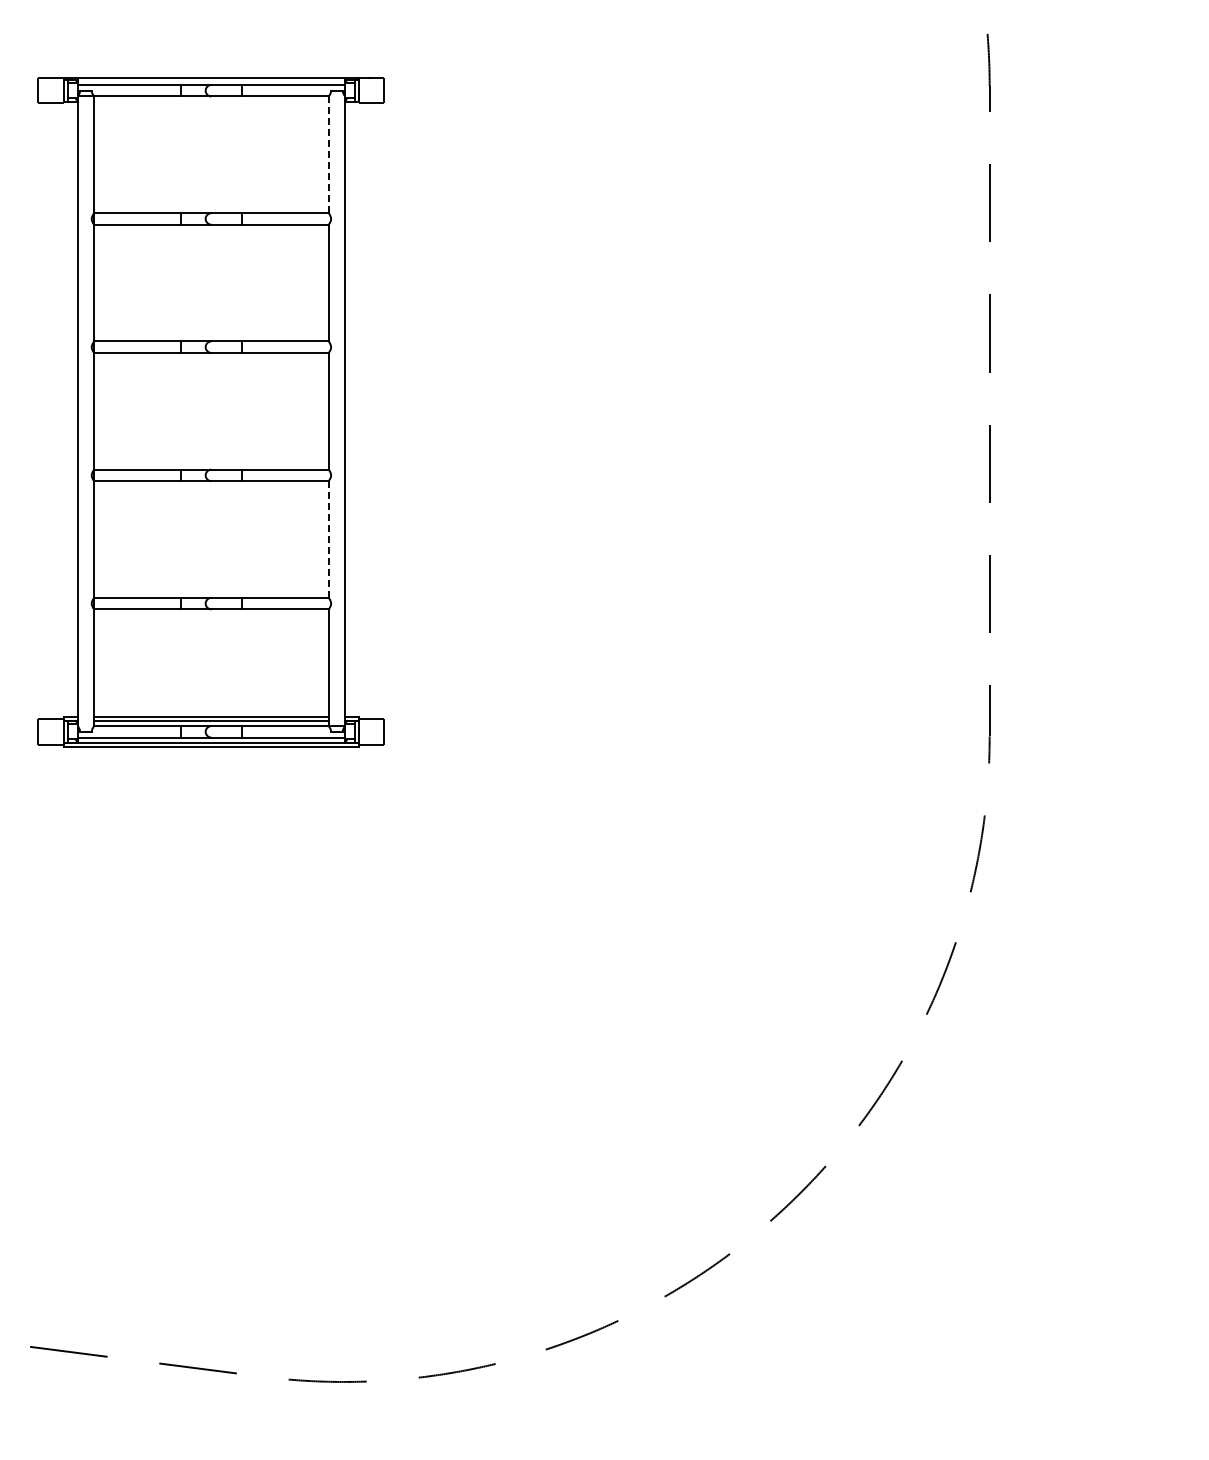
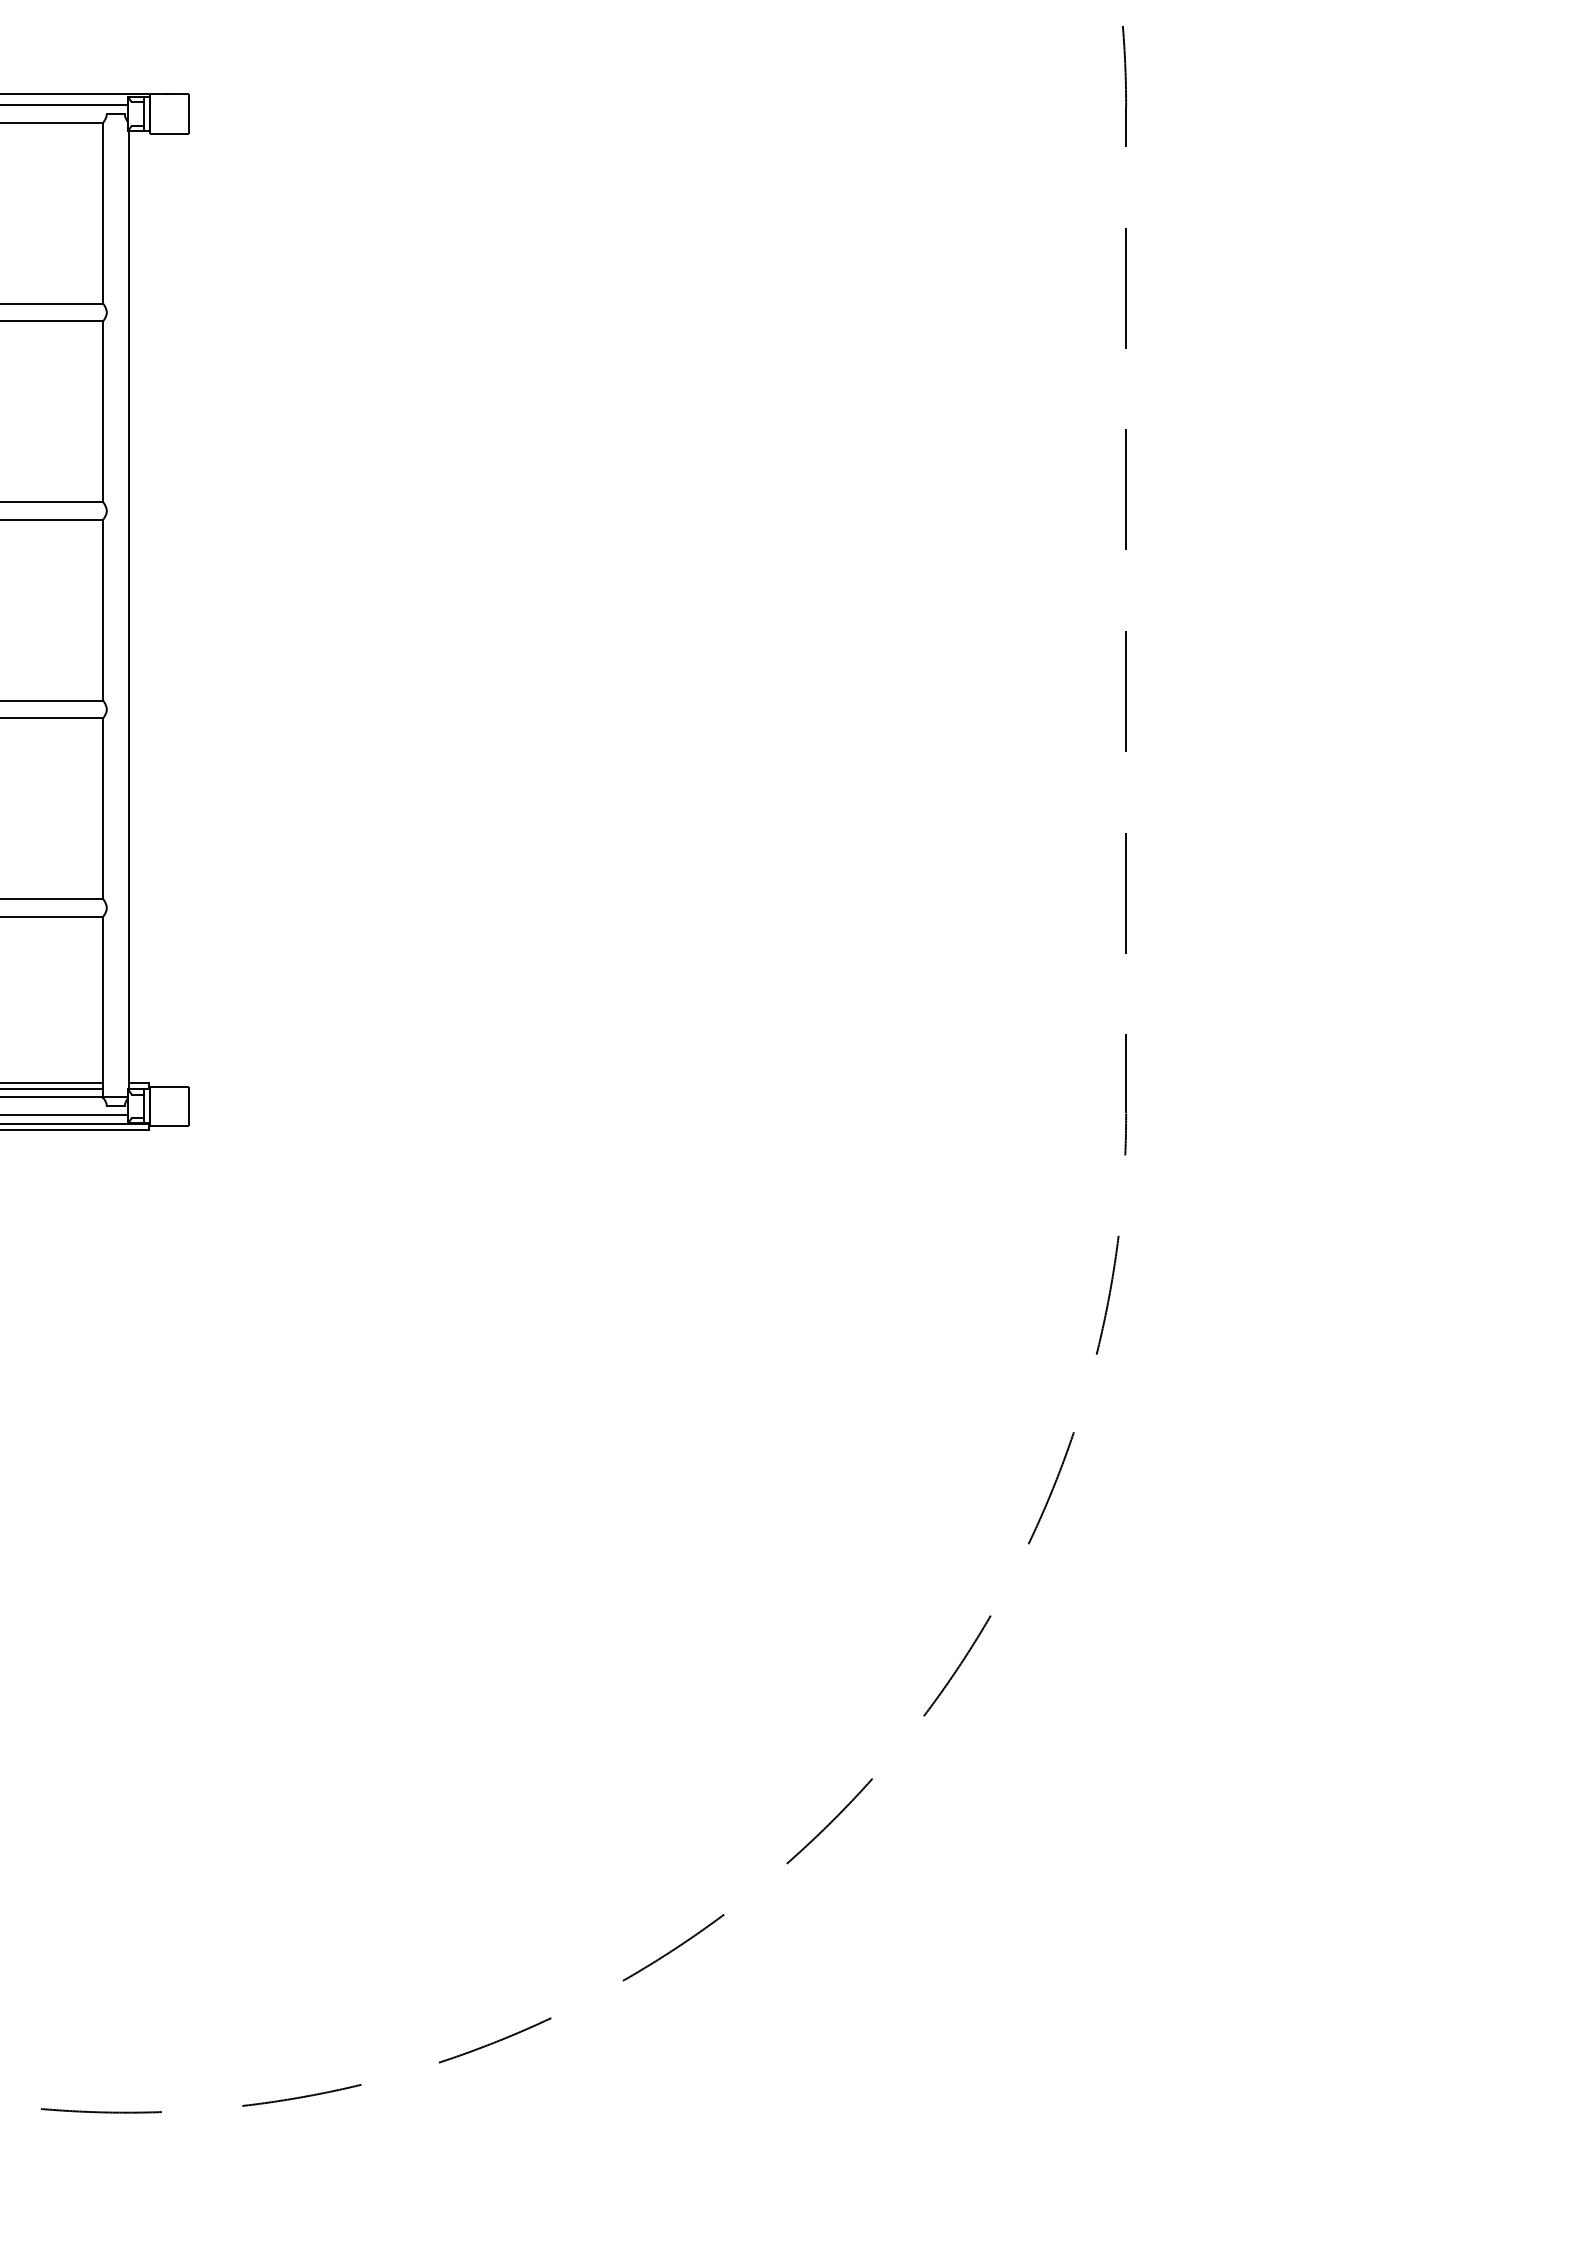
line: (328, 155) -> (102, 214), dashed -> solid
line: (328, 540) -> (102, 810), dashed -> solid

